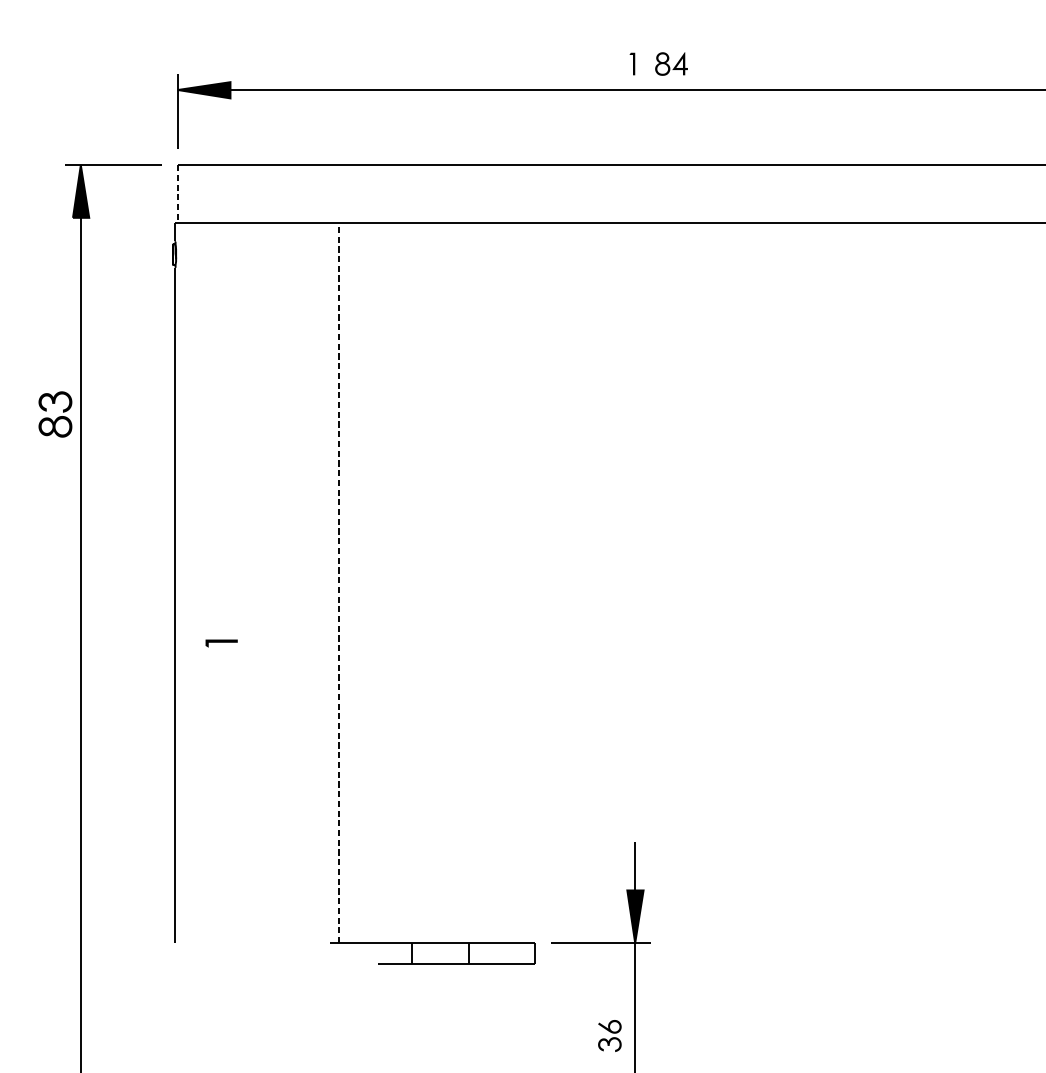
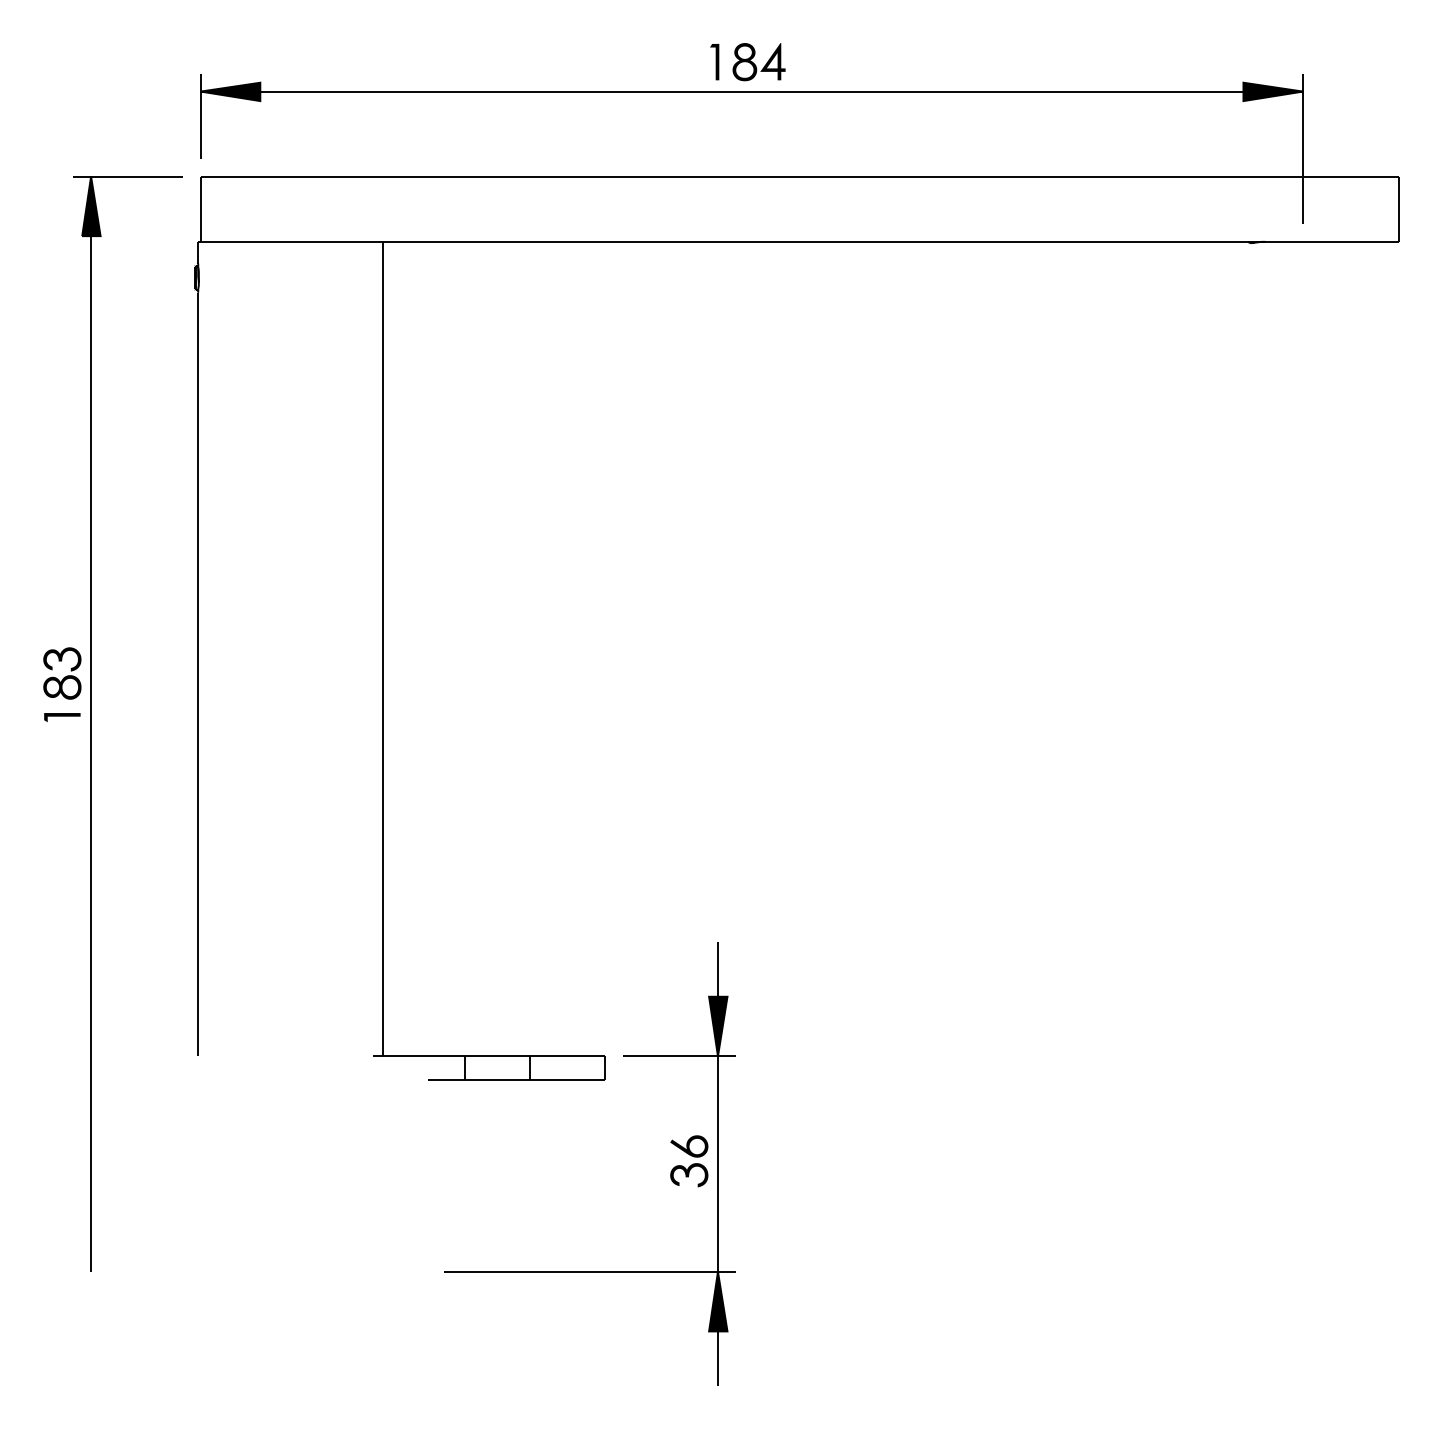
part: (632, 64) -> (714, 62), size x1.43
part: (671, 64) -> (758, 62), size x1.43
line: (177, 194) -> (200, 209), dashed -> solid
part: (55, 414) -> (62, 673), moved
line: (339, 582) -> (383, 648), dashed -> solid
part: (221, 643) -> (62, 717), moved
part: (610, 1036) -> (689, 1161), size x1.43

